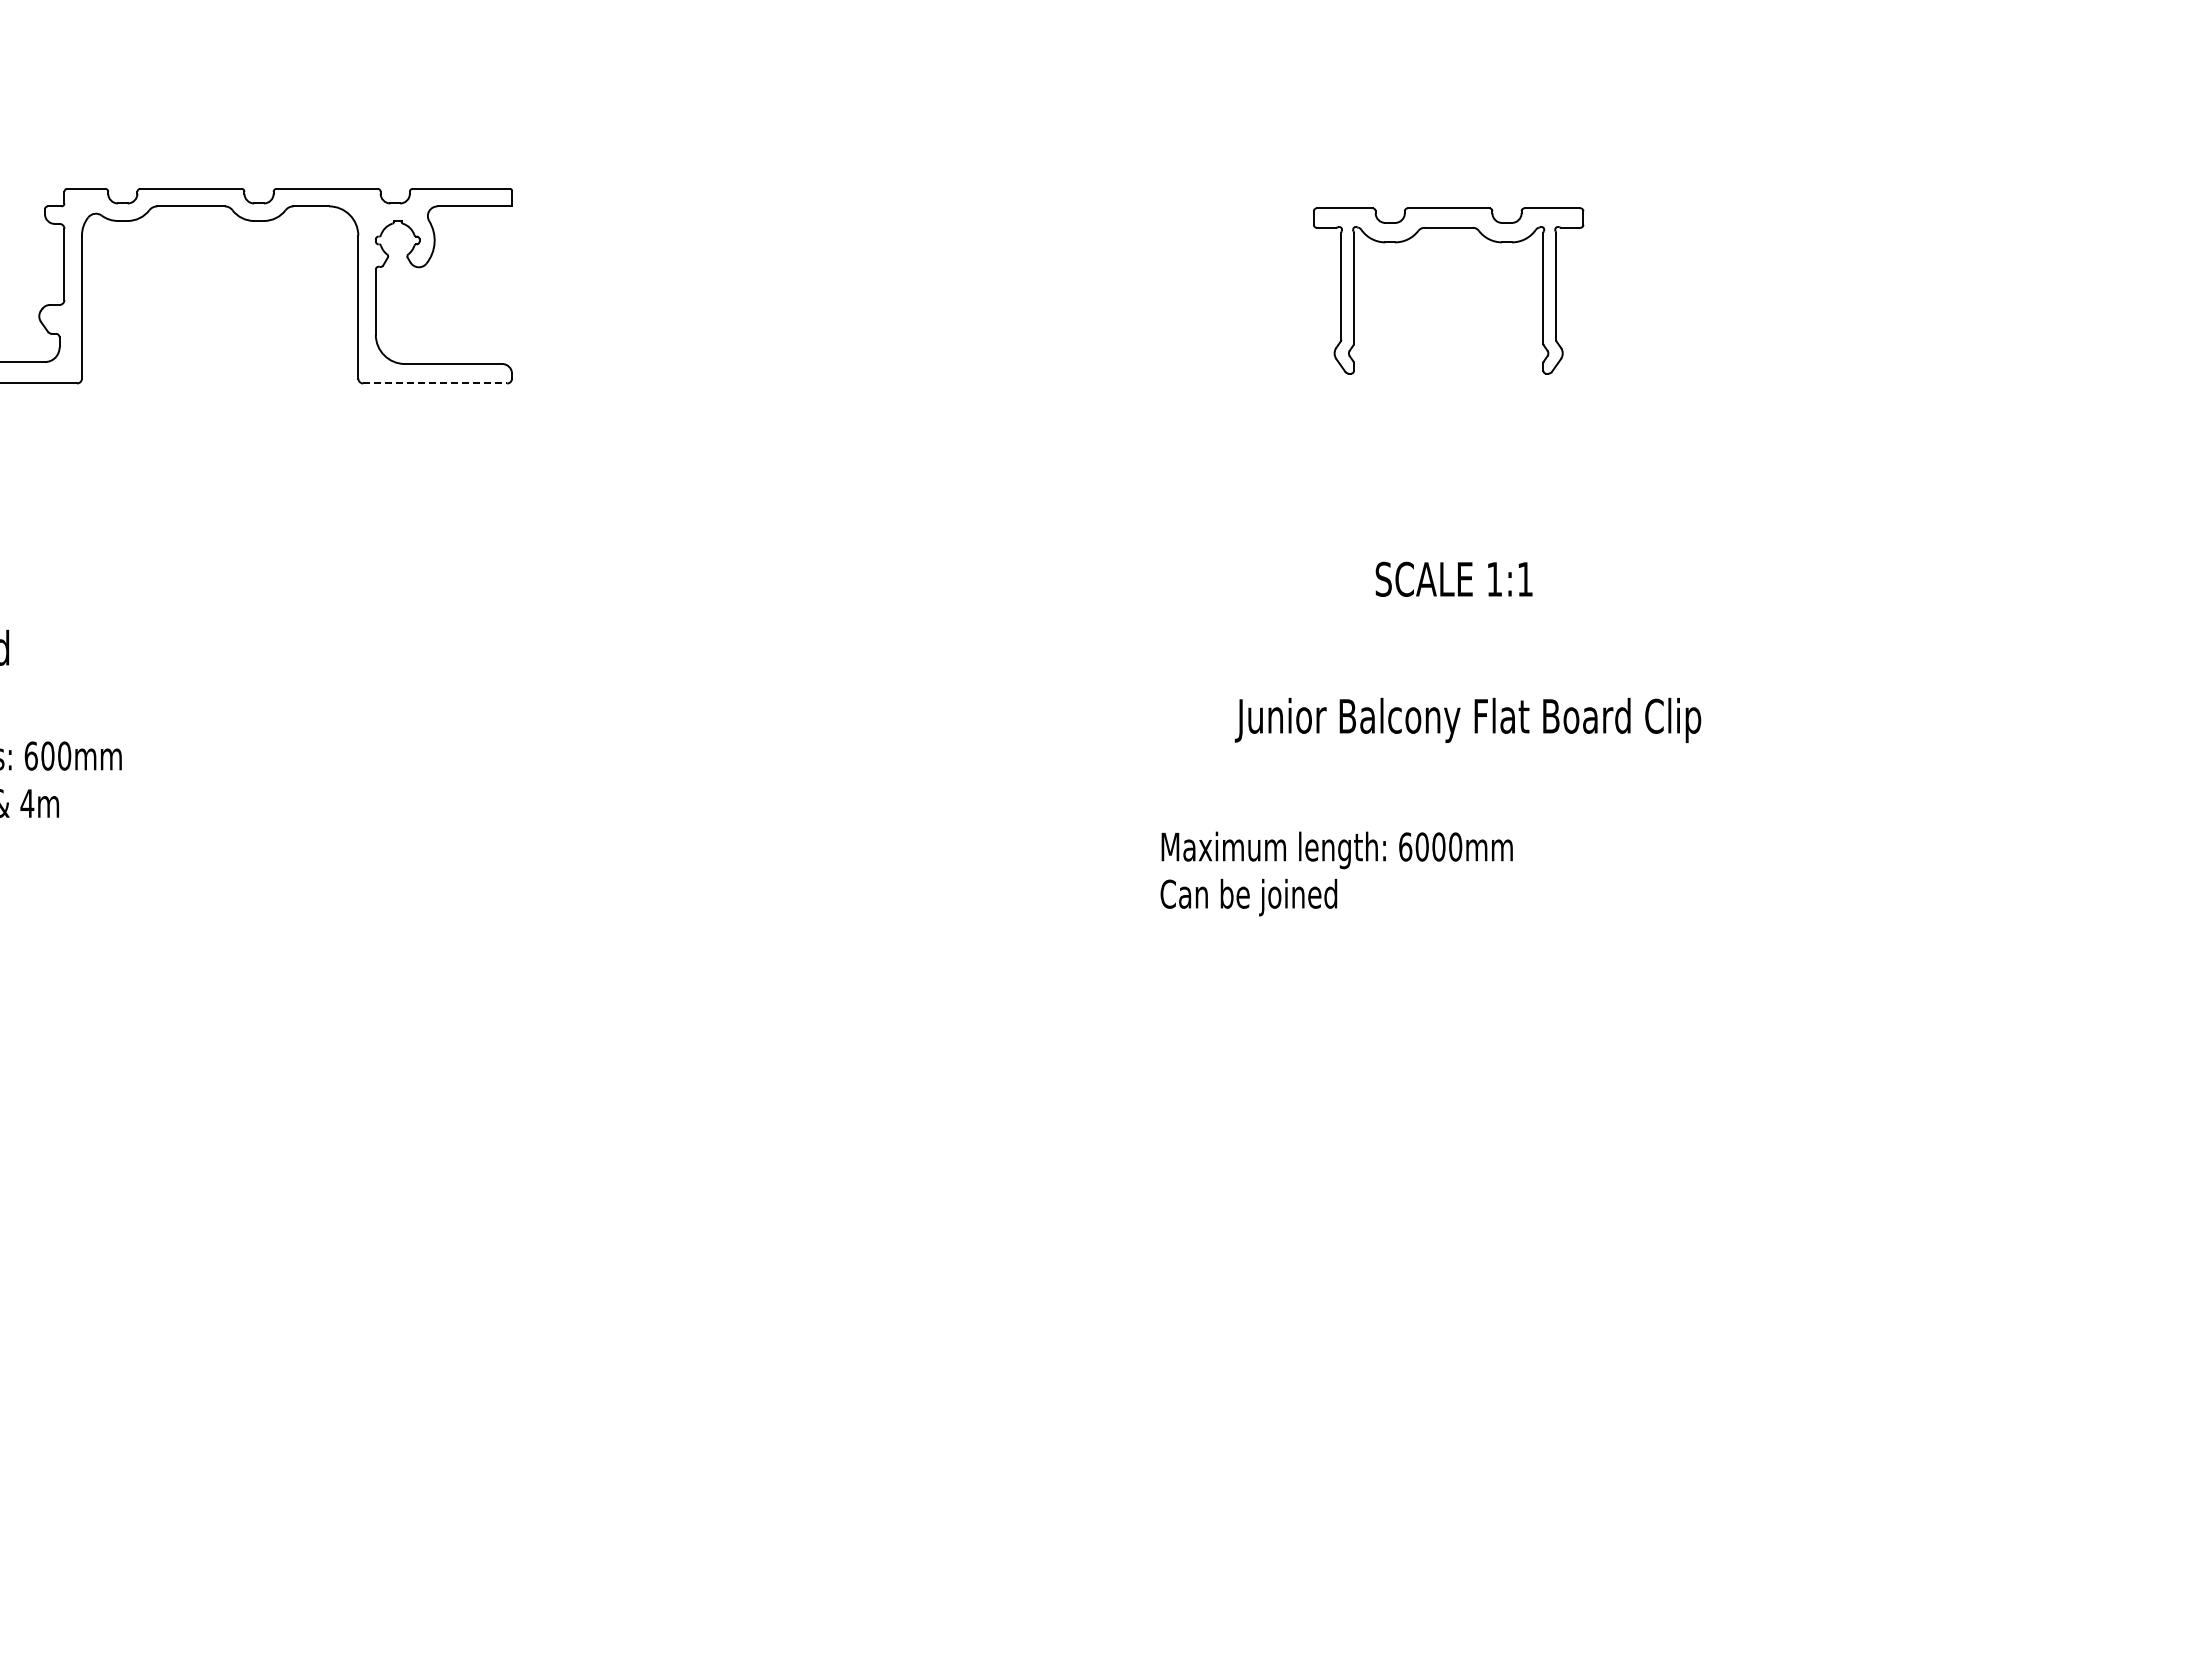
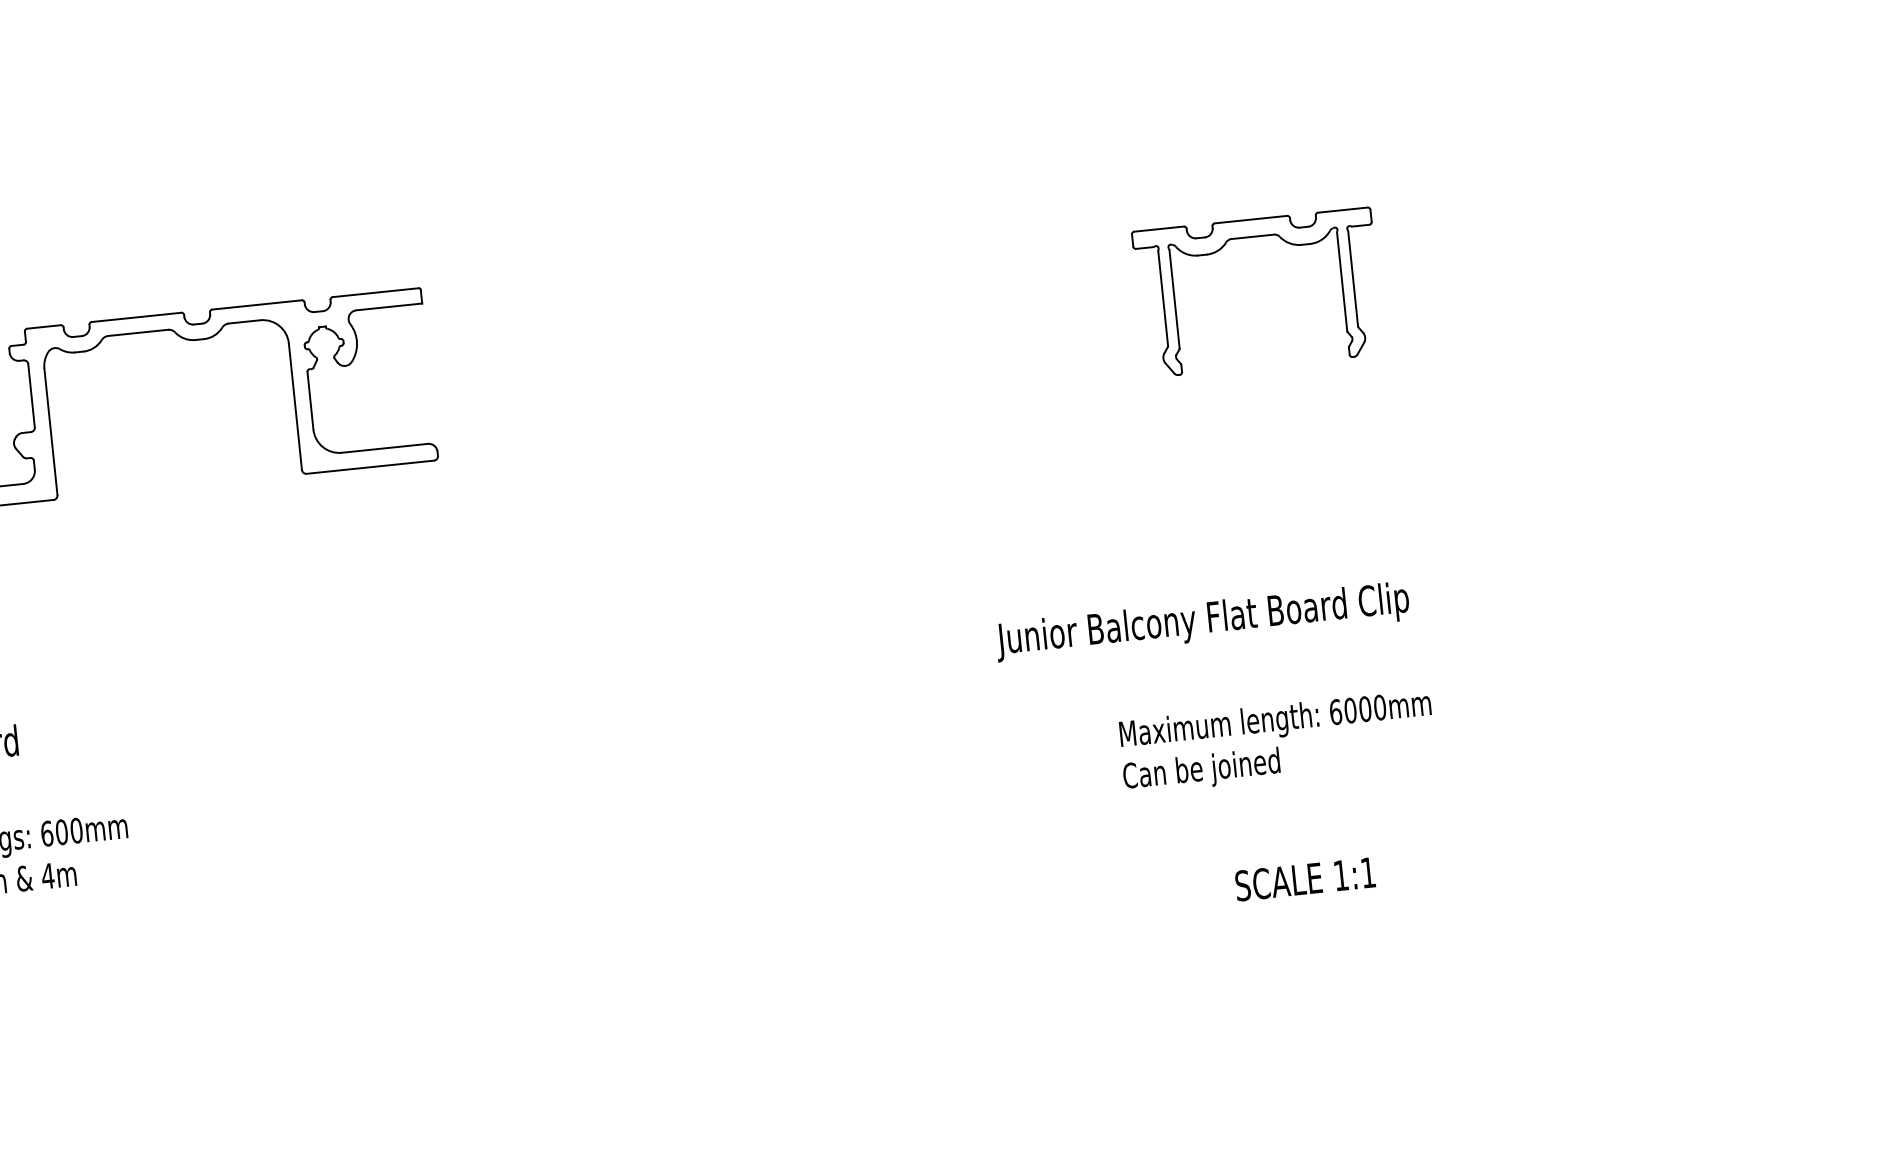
line: (435, 383) -> (370, 467), dashed -> solid
text: (1453, 578) -> (1304, 878), moved
text: (1467, 719) -> (1202, 620), moved
text: (1336, 873) -> (1277, 741), moved

